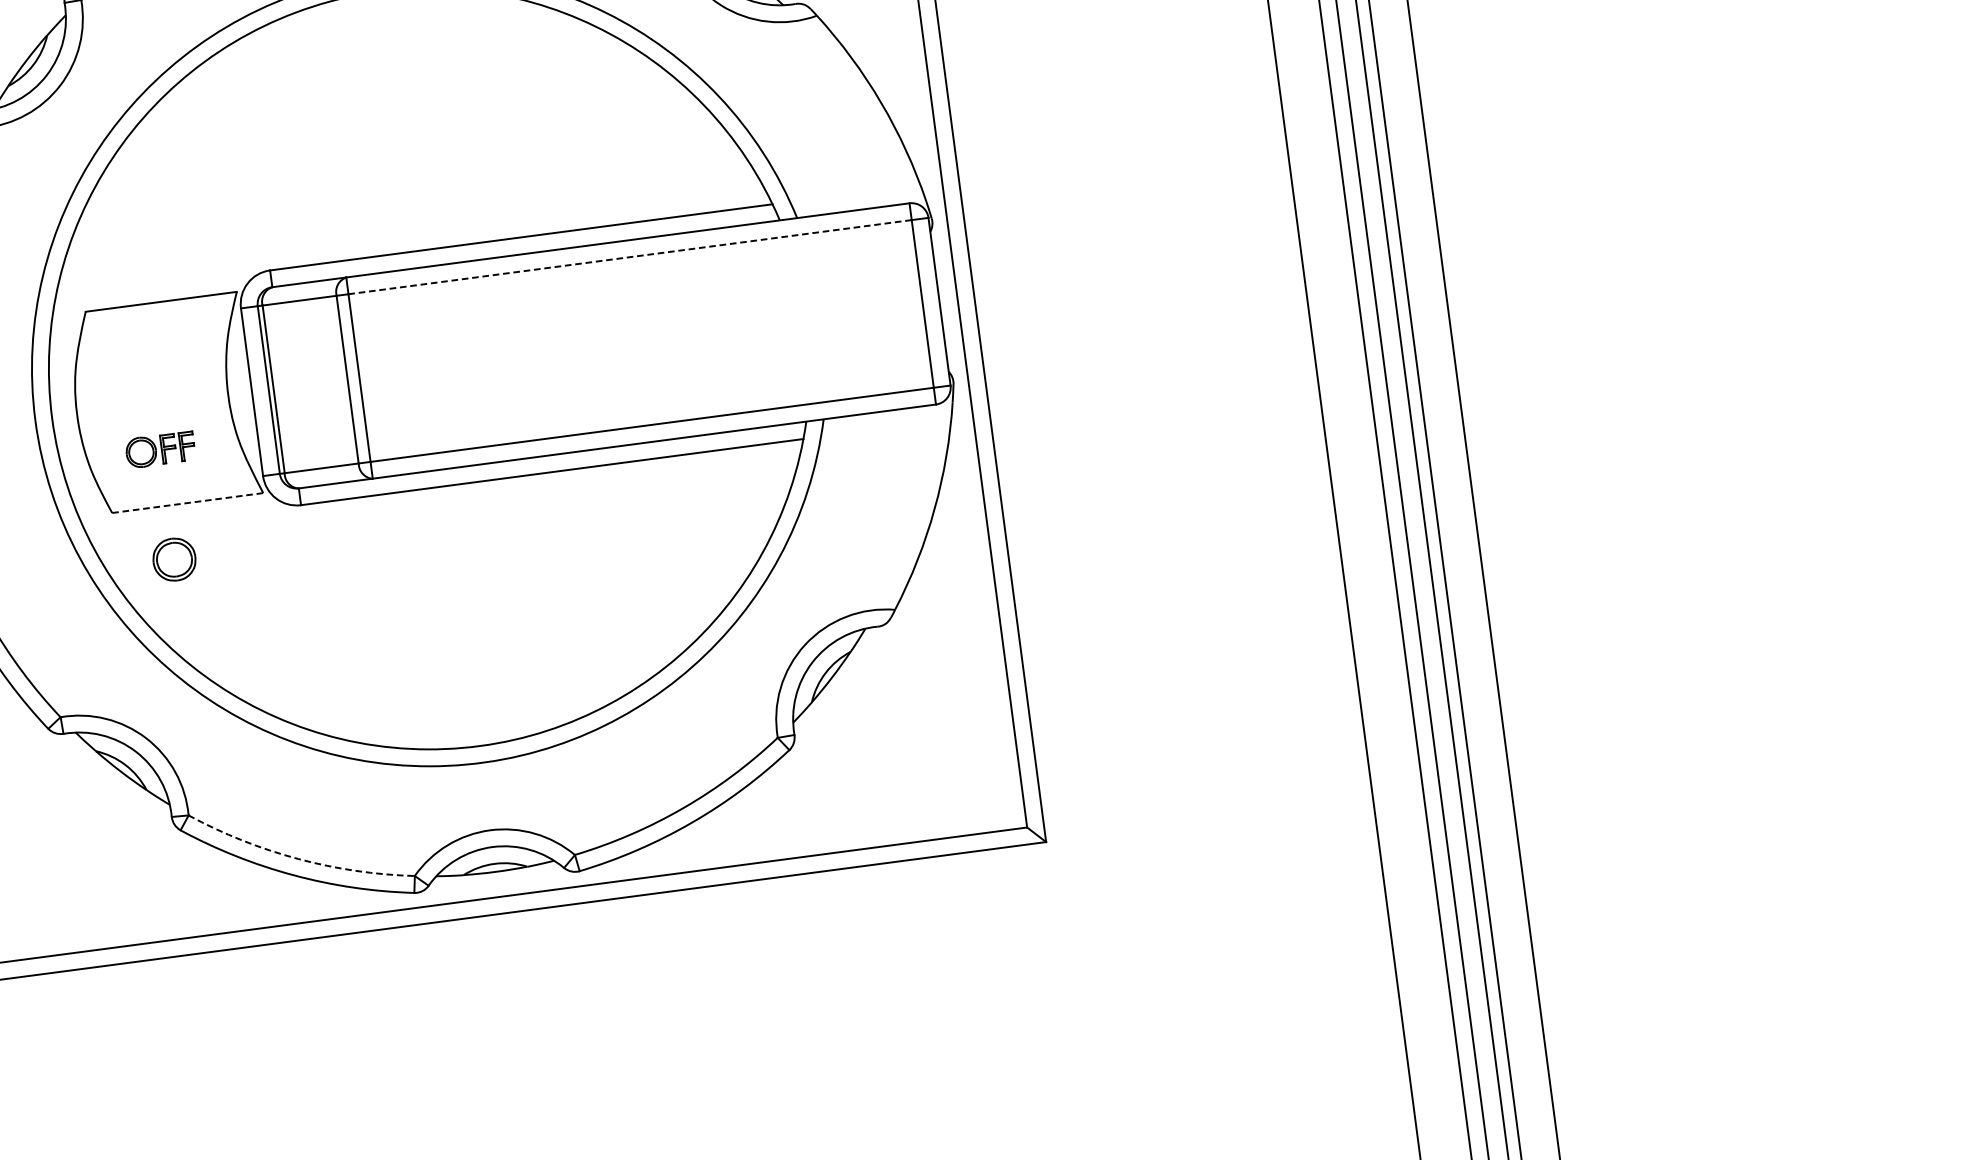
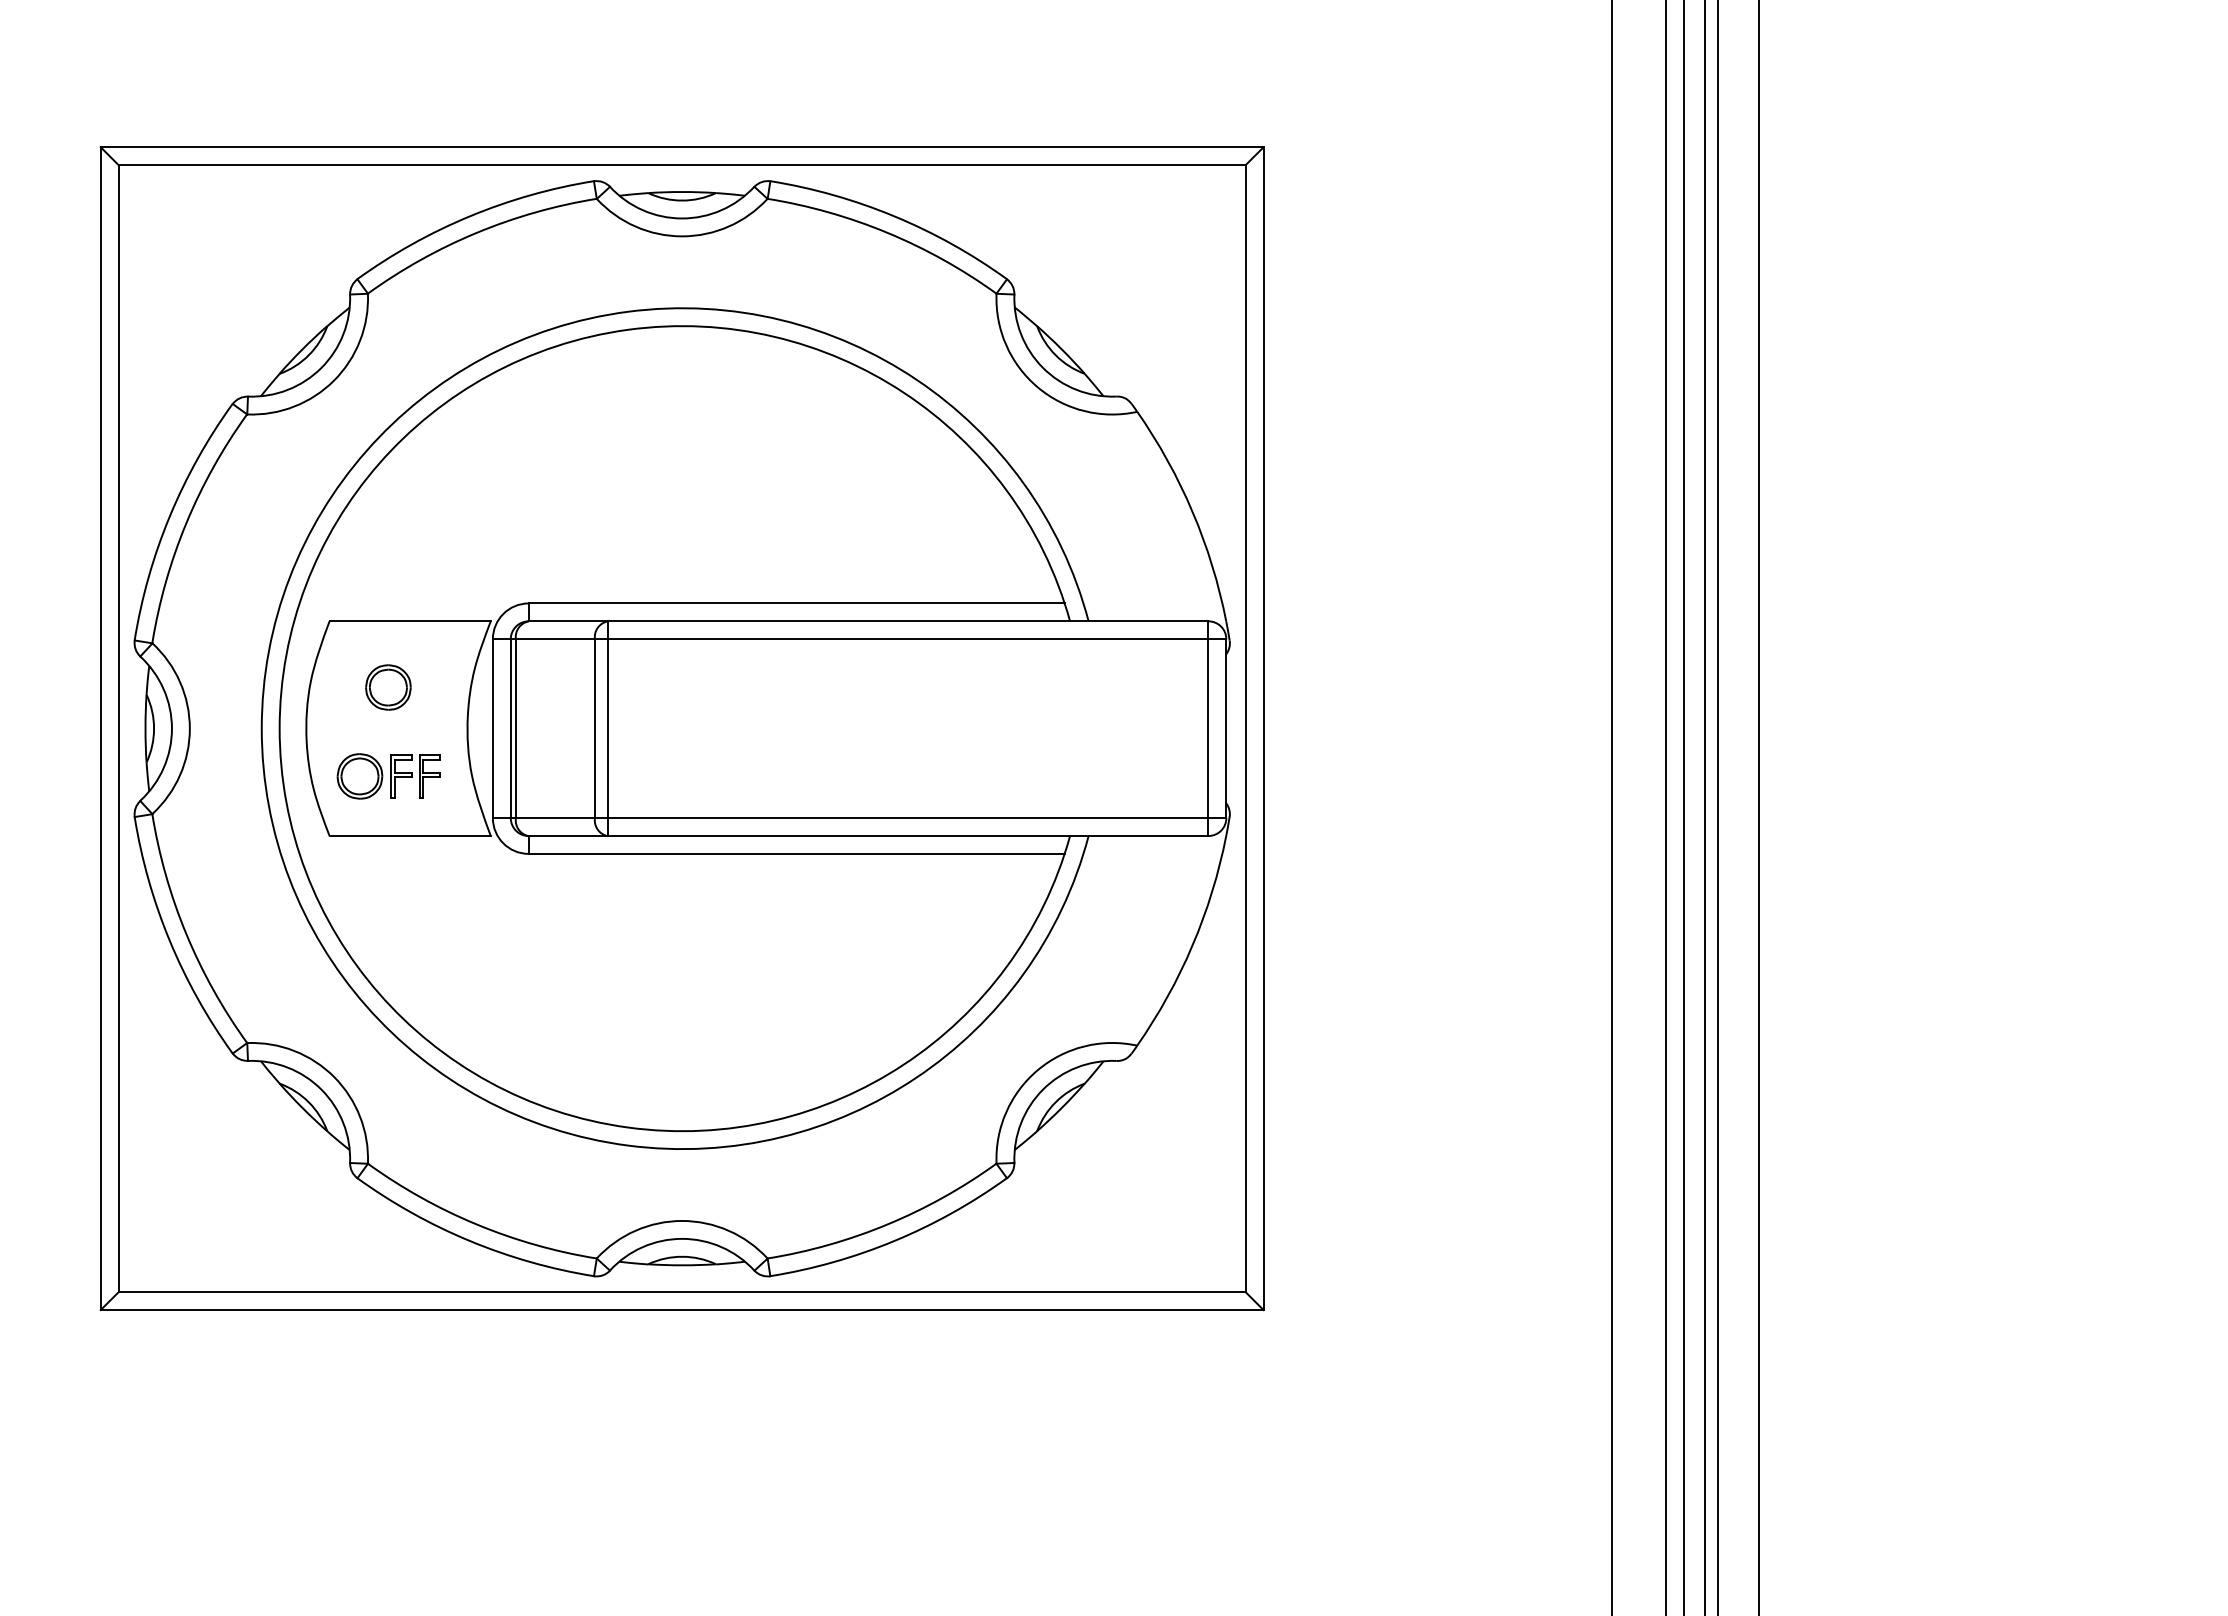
line: (629, 257) -> (907, 639), dashed -> solid
part: (160, 449) -> (388, 776), size x1.43
line: (188, 503) -> (410, 836), dashed -> solid
part: (174, 559) -> (388, 687), moved
arc: (297, 859) -> (476, 1224), dashed -> solid

